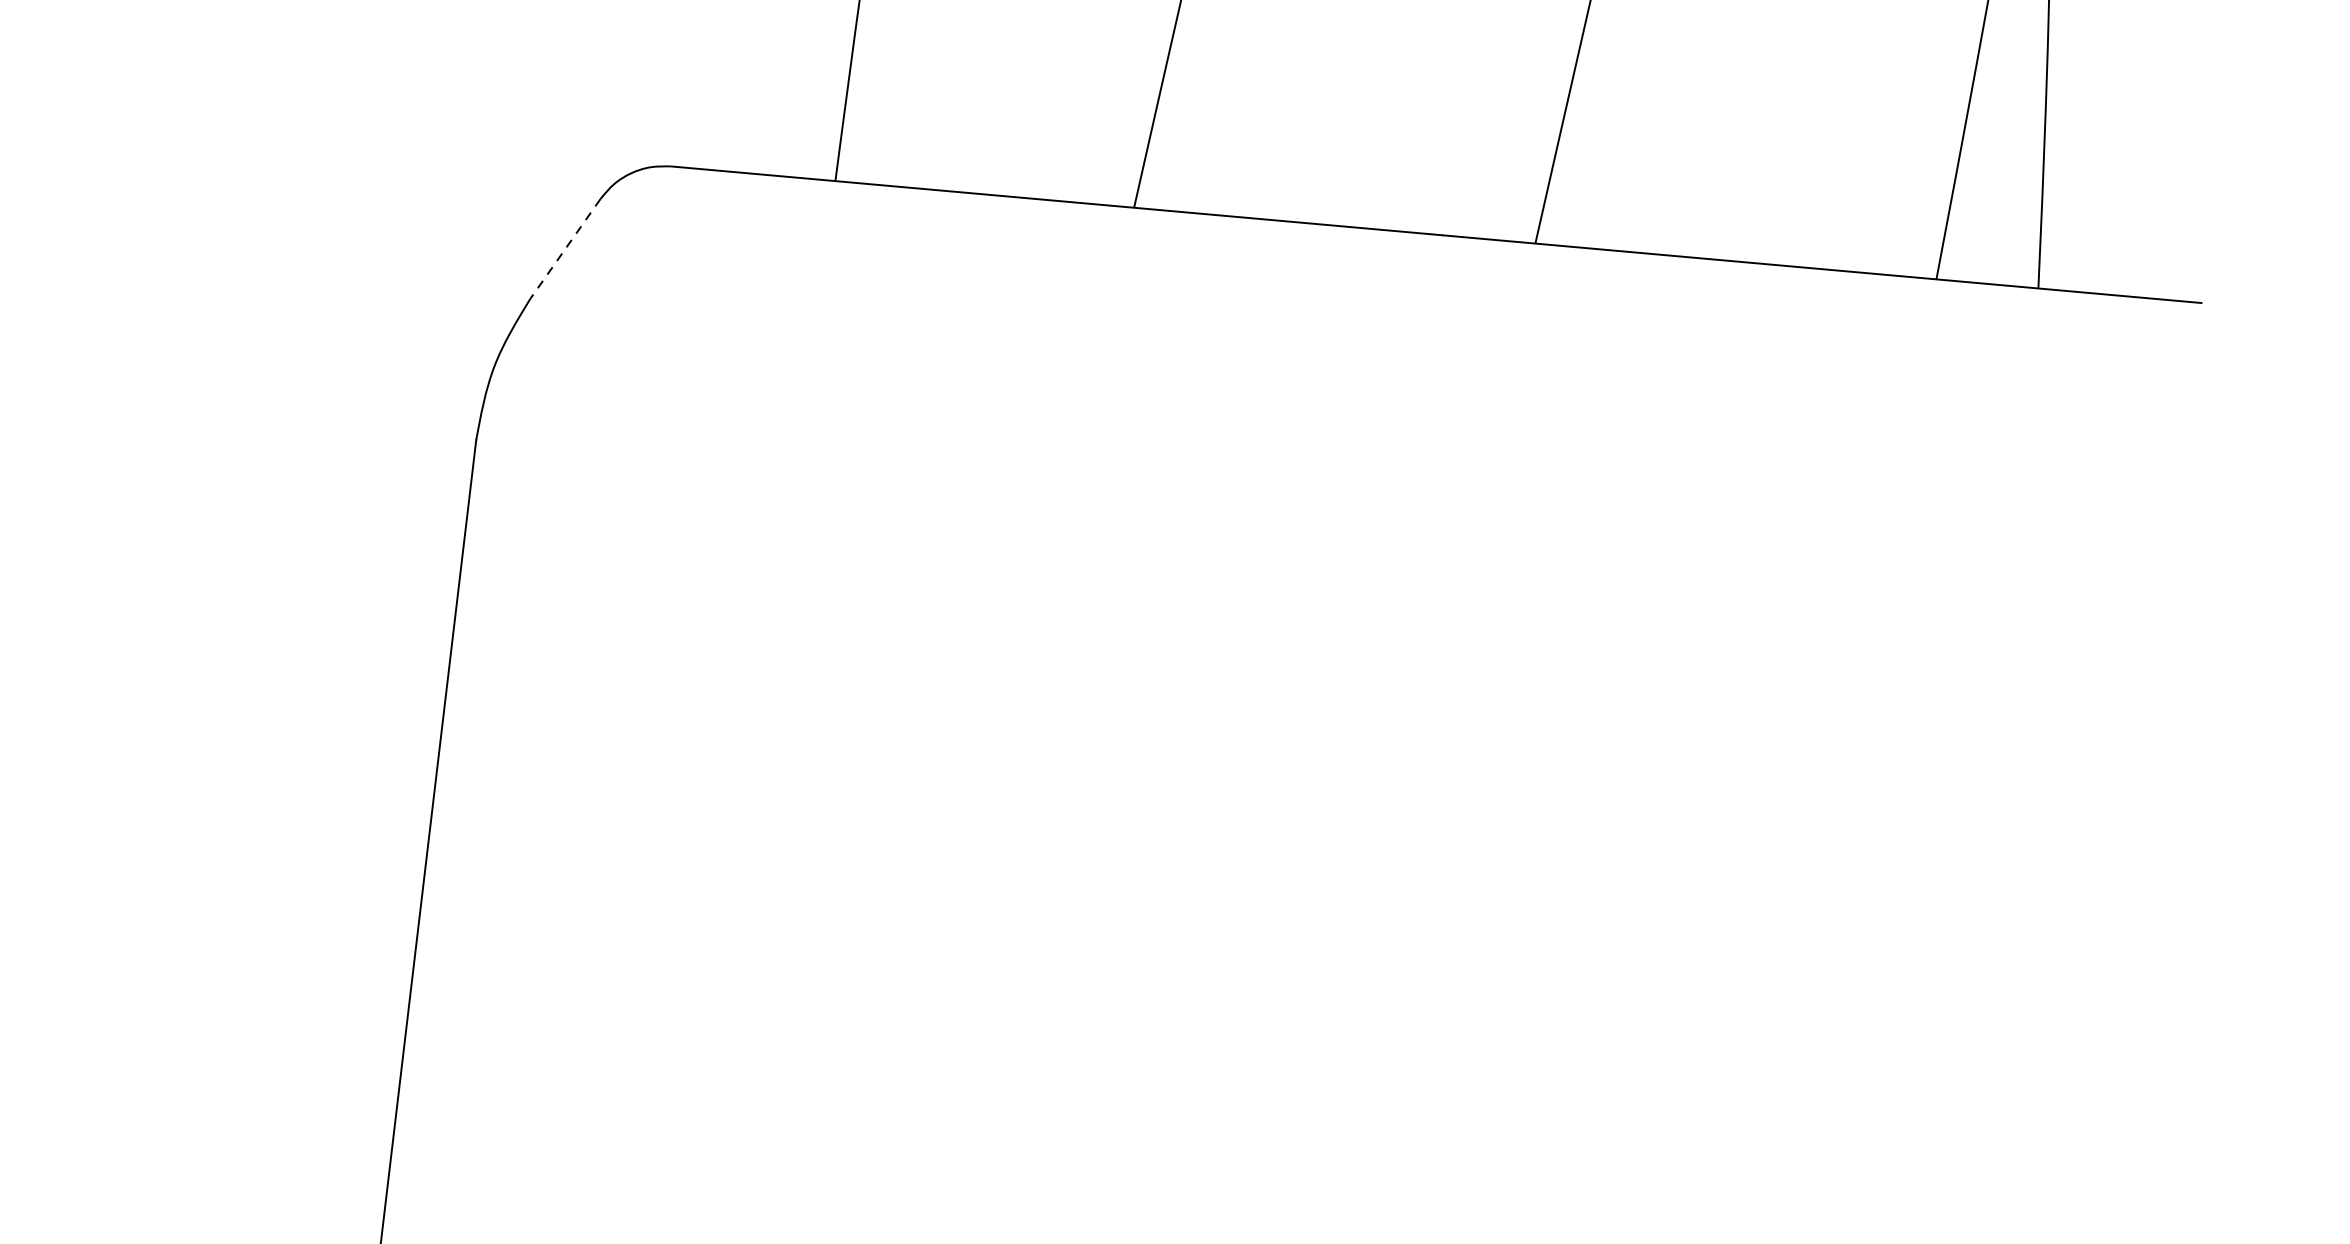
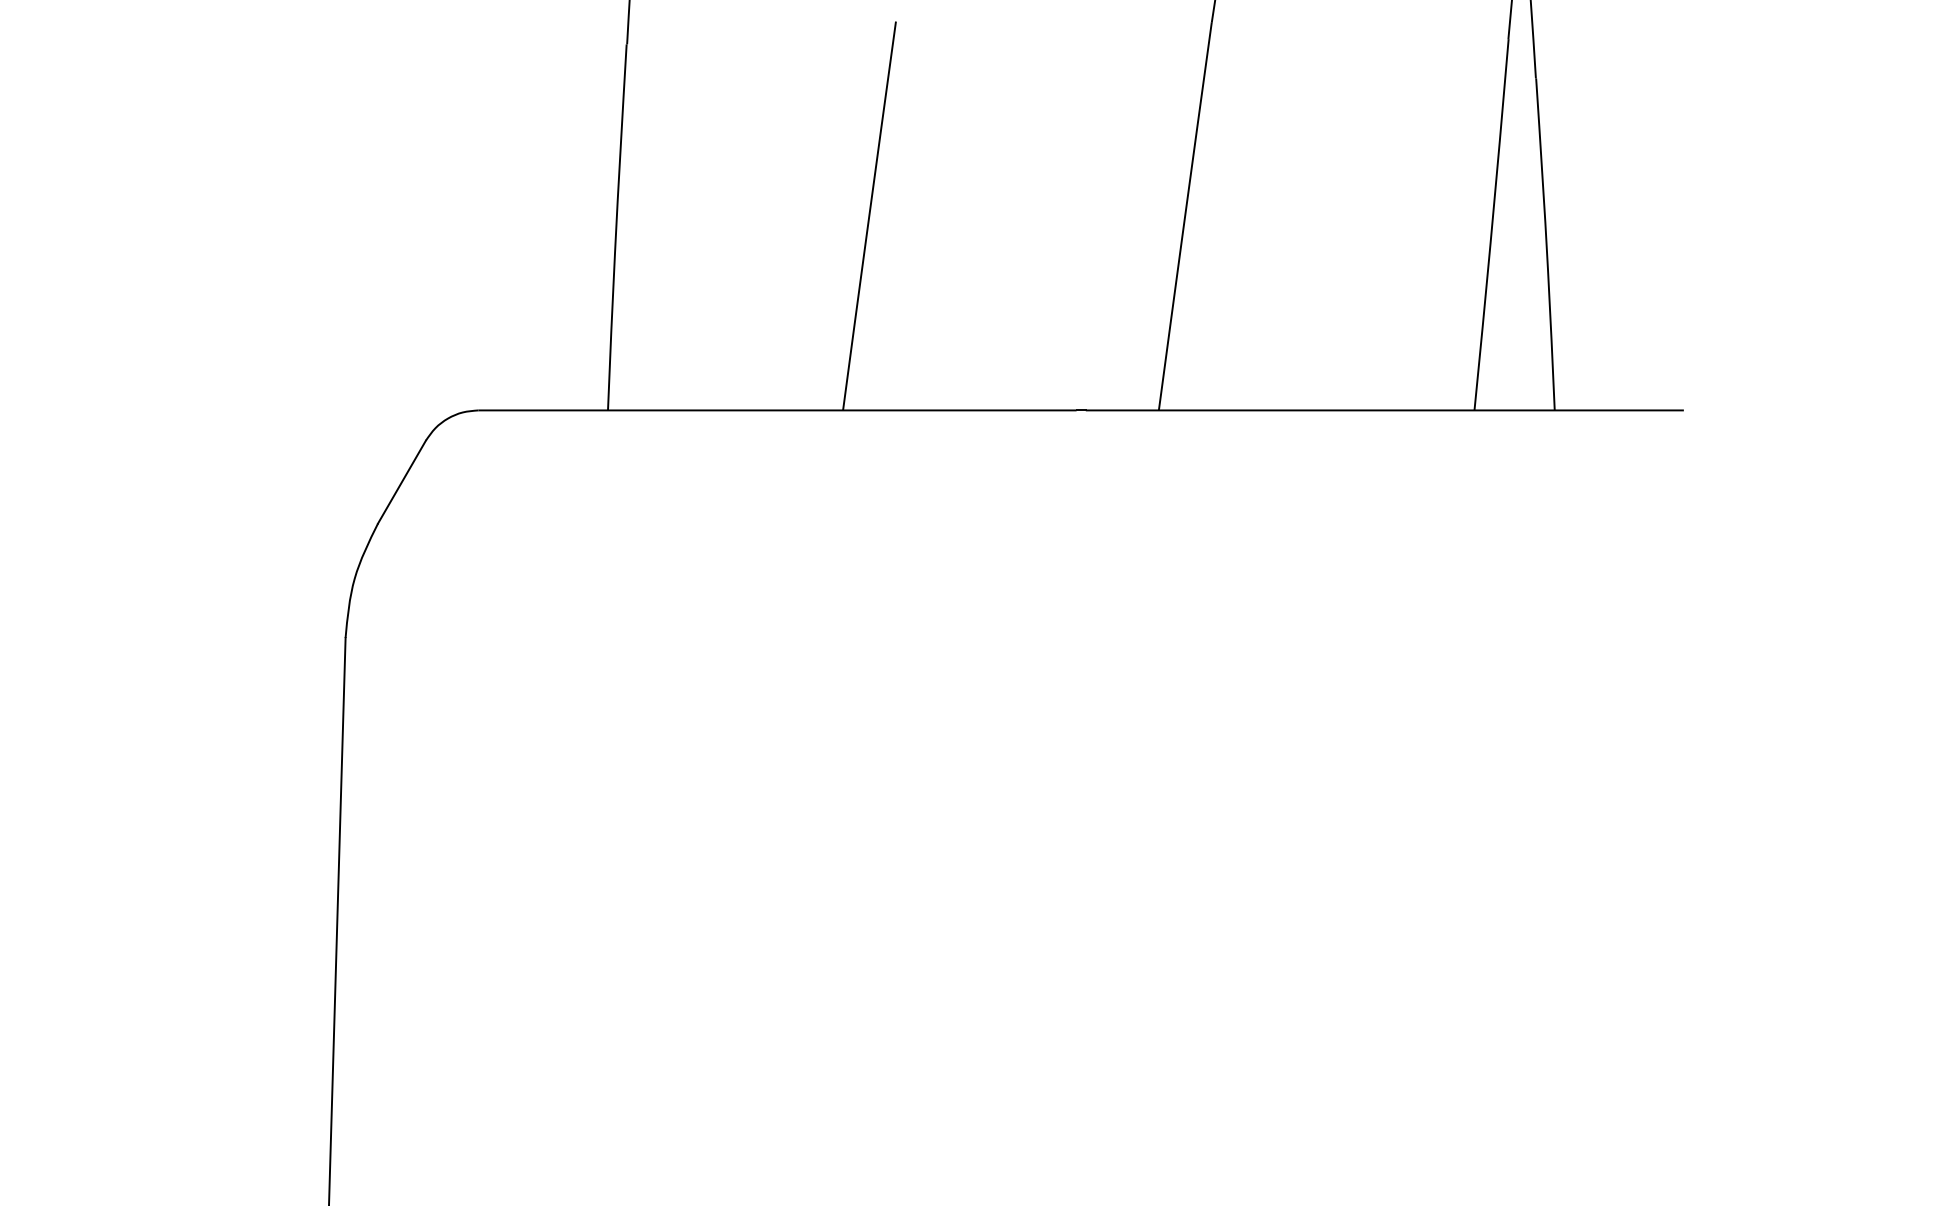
line: (564, 249) -> (401, 482), dashed -> solid

